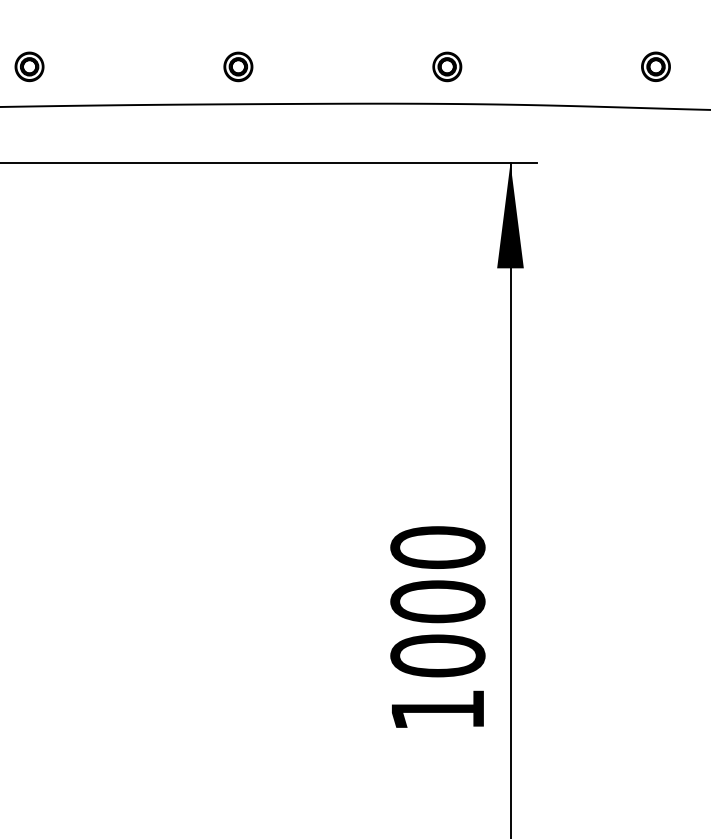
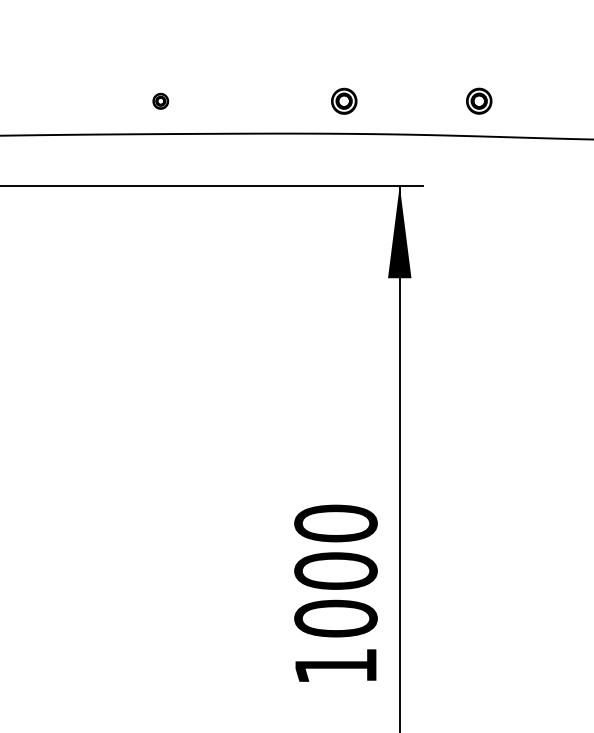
part: (238, 66) -> (160, 100), size x0.6
part: (655, 66) -> (478, 100), moved

